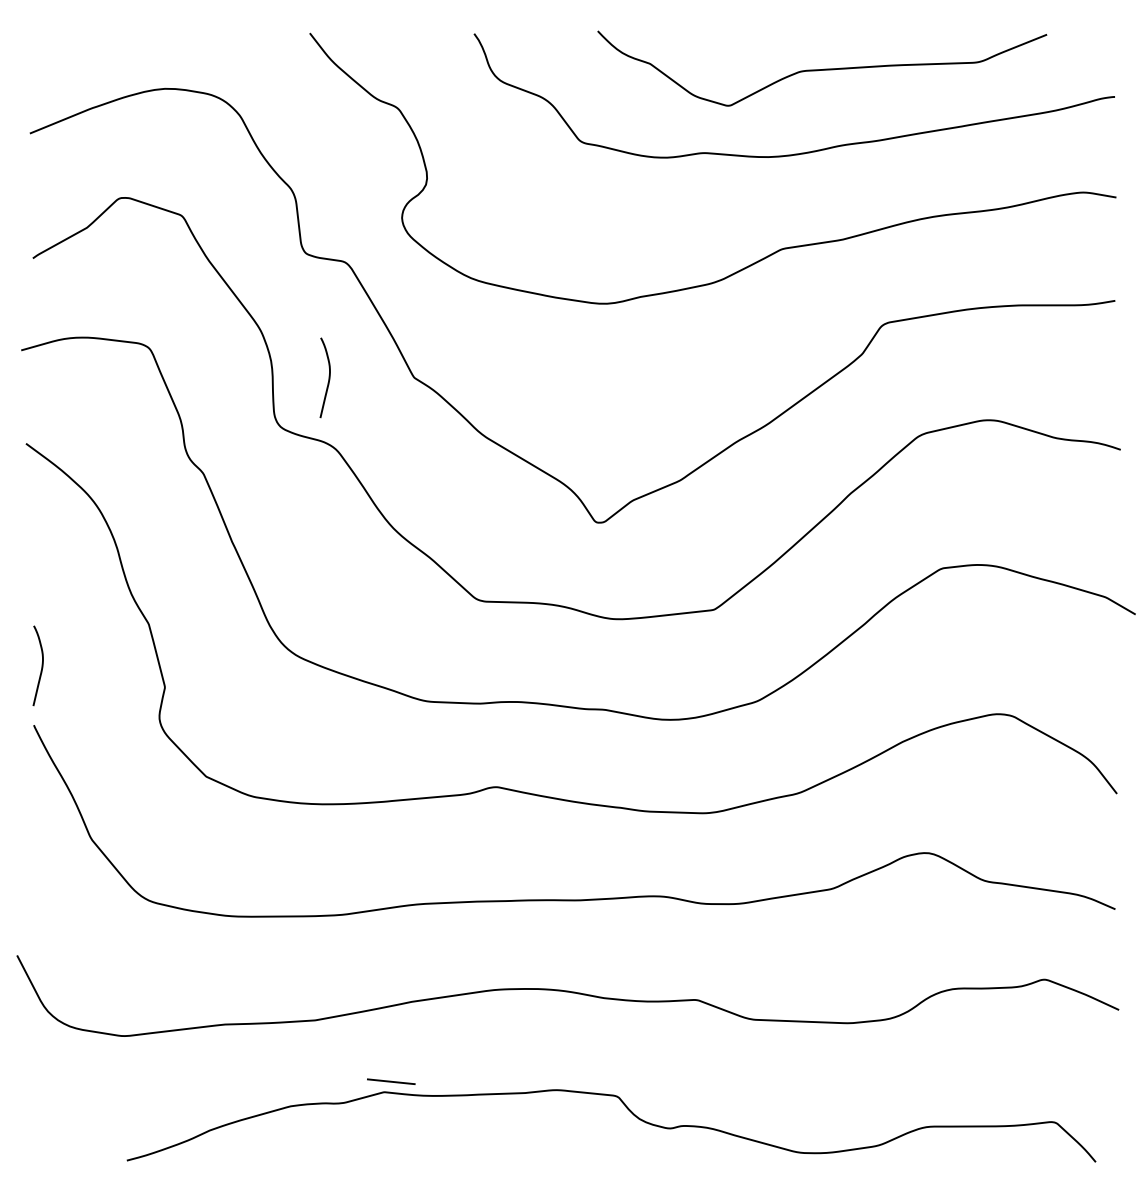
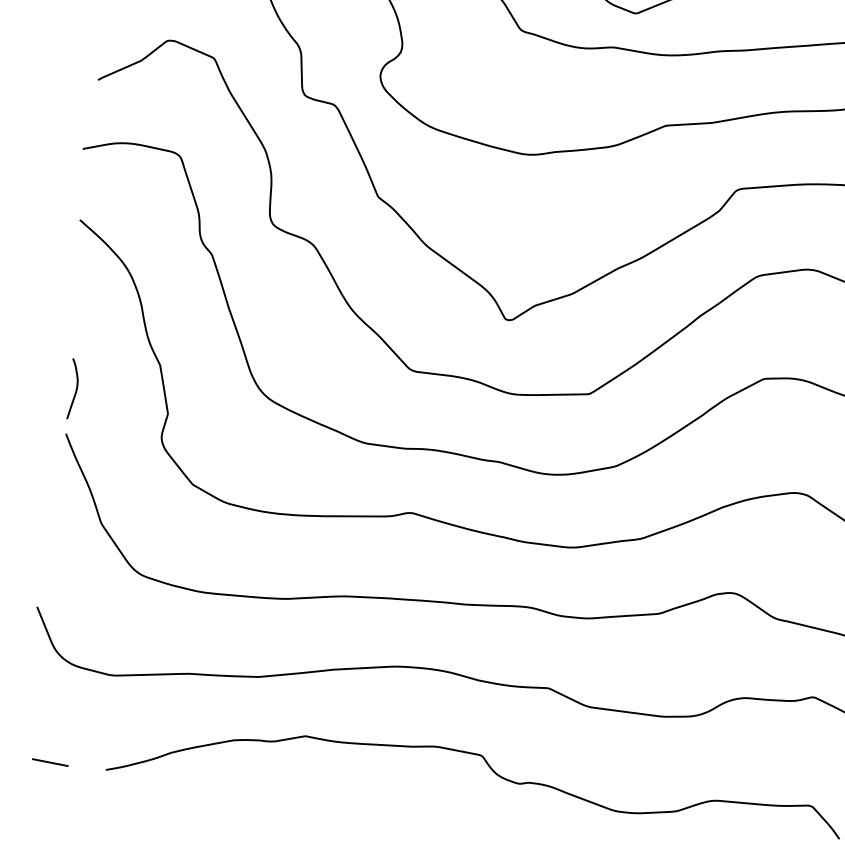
curve: (328, 377) -> (313, 191), removed
line: (391, 1081) -> (50, 762), moved

